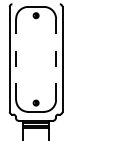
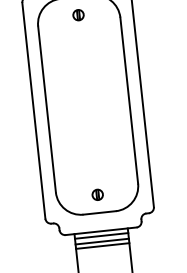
line: (16, 58) -> (47, 107), dashed -> solid
line: (56, 58) -> (129, 98), dashed -> solid

